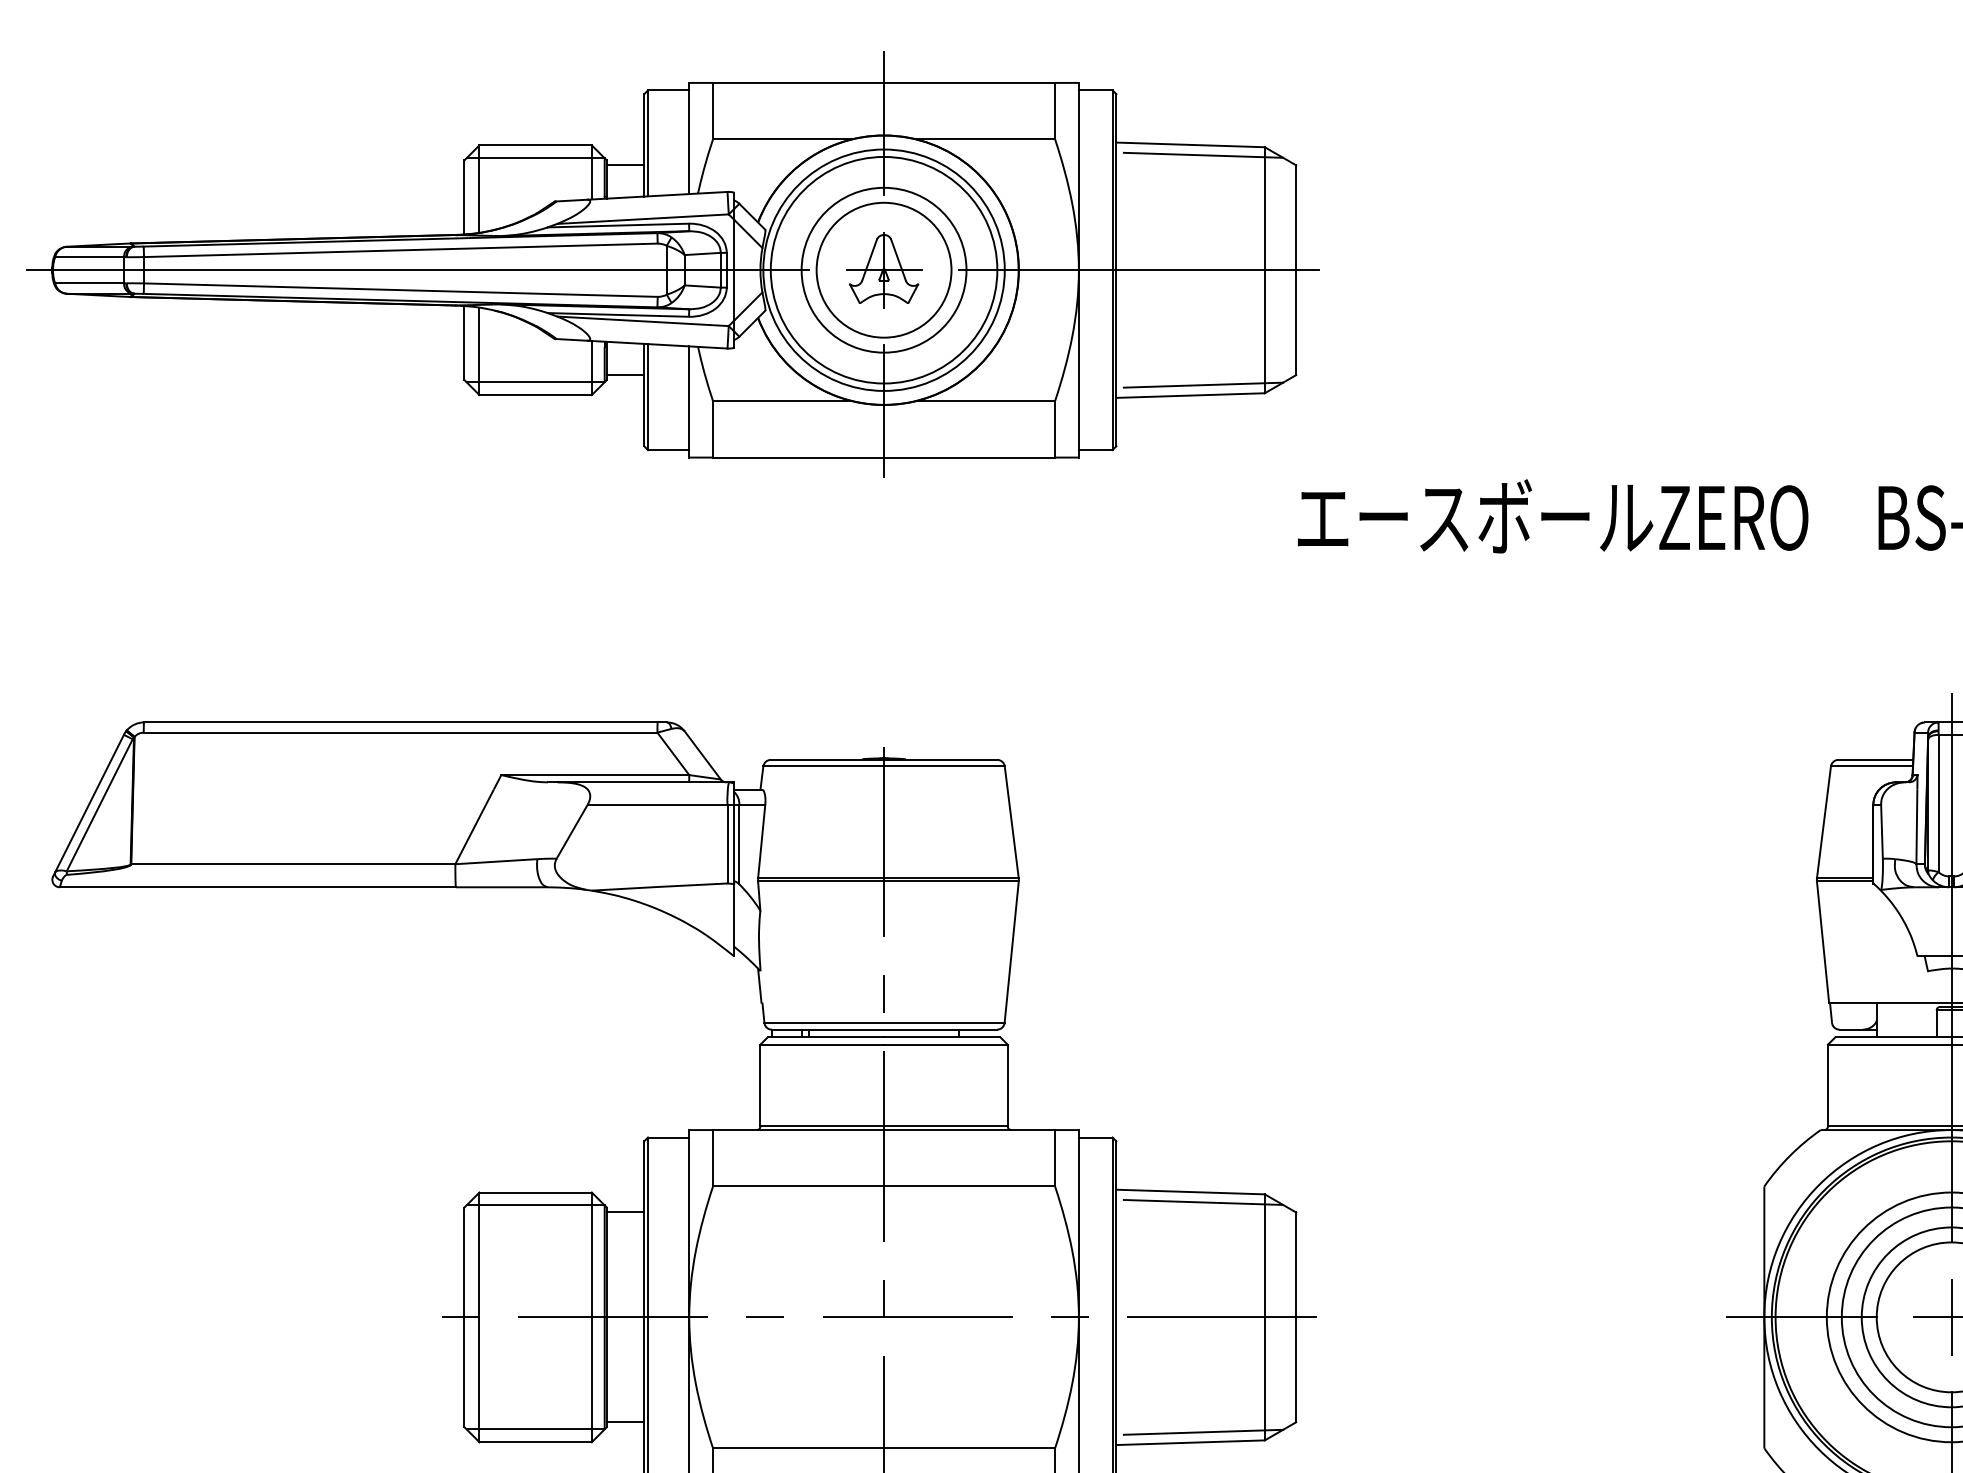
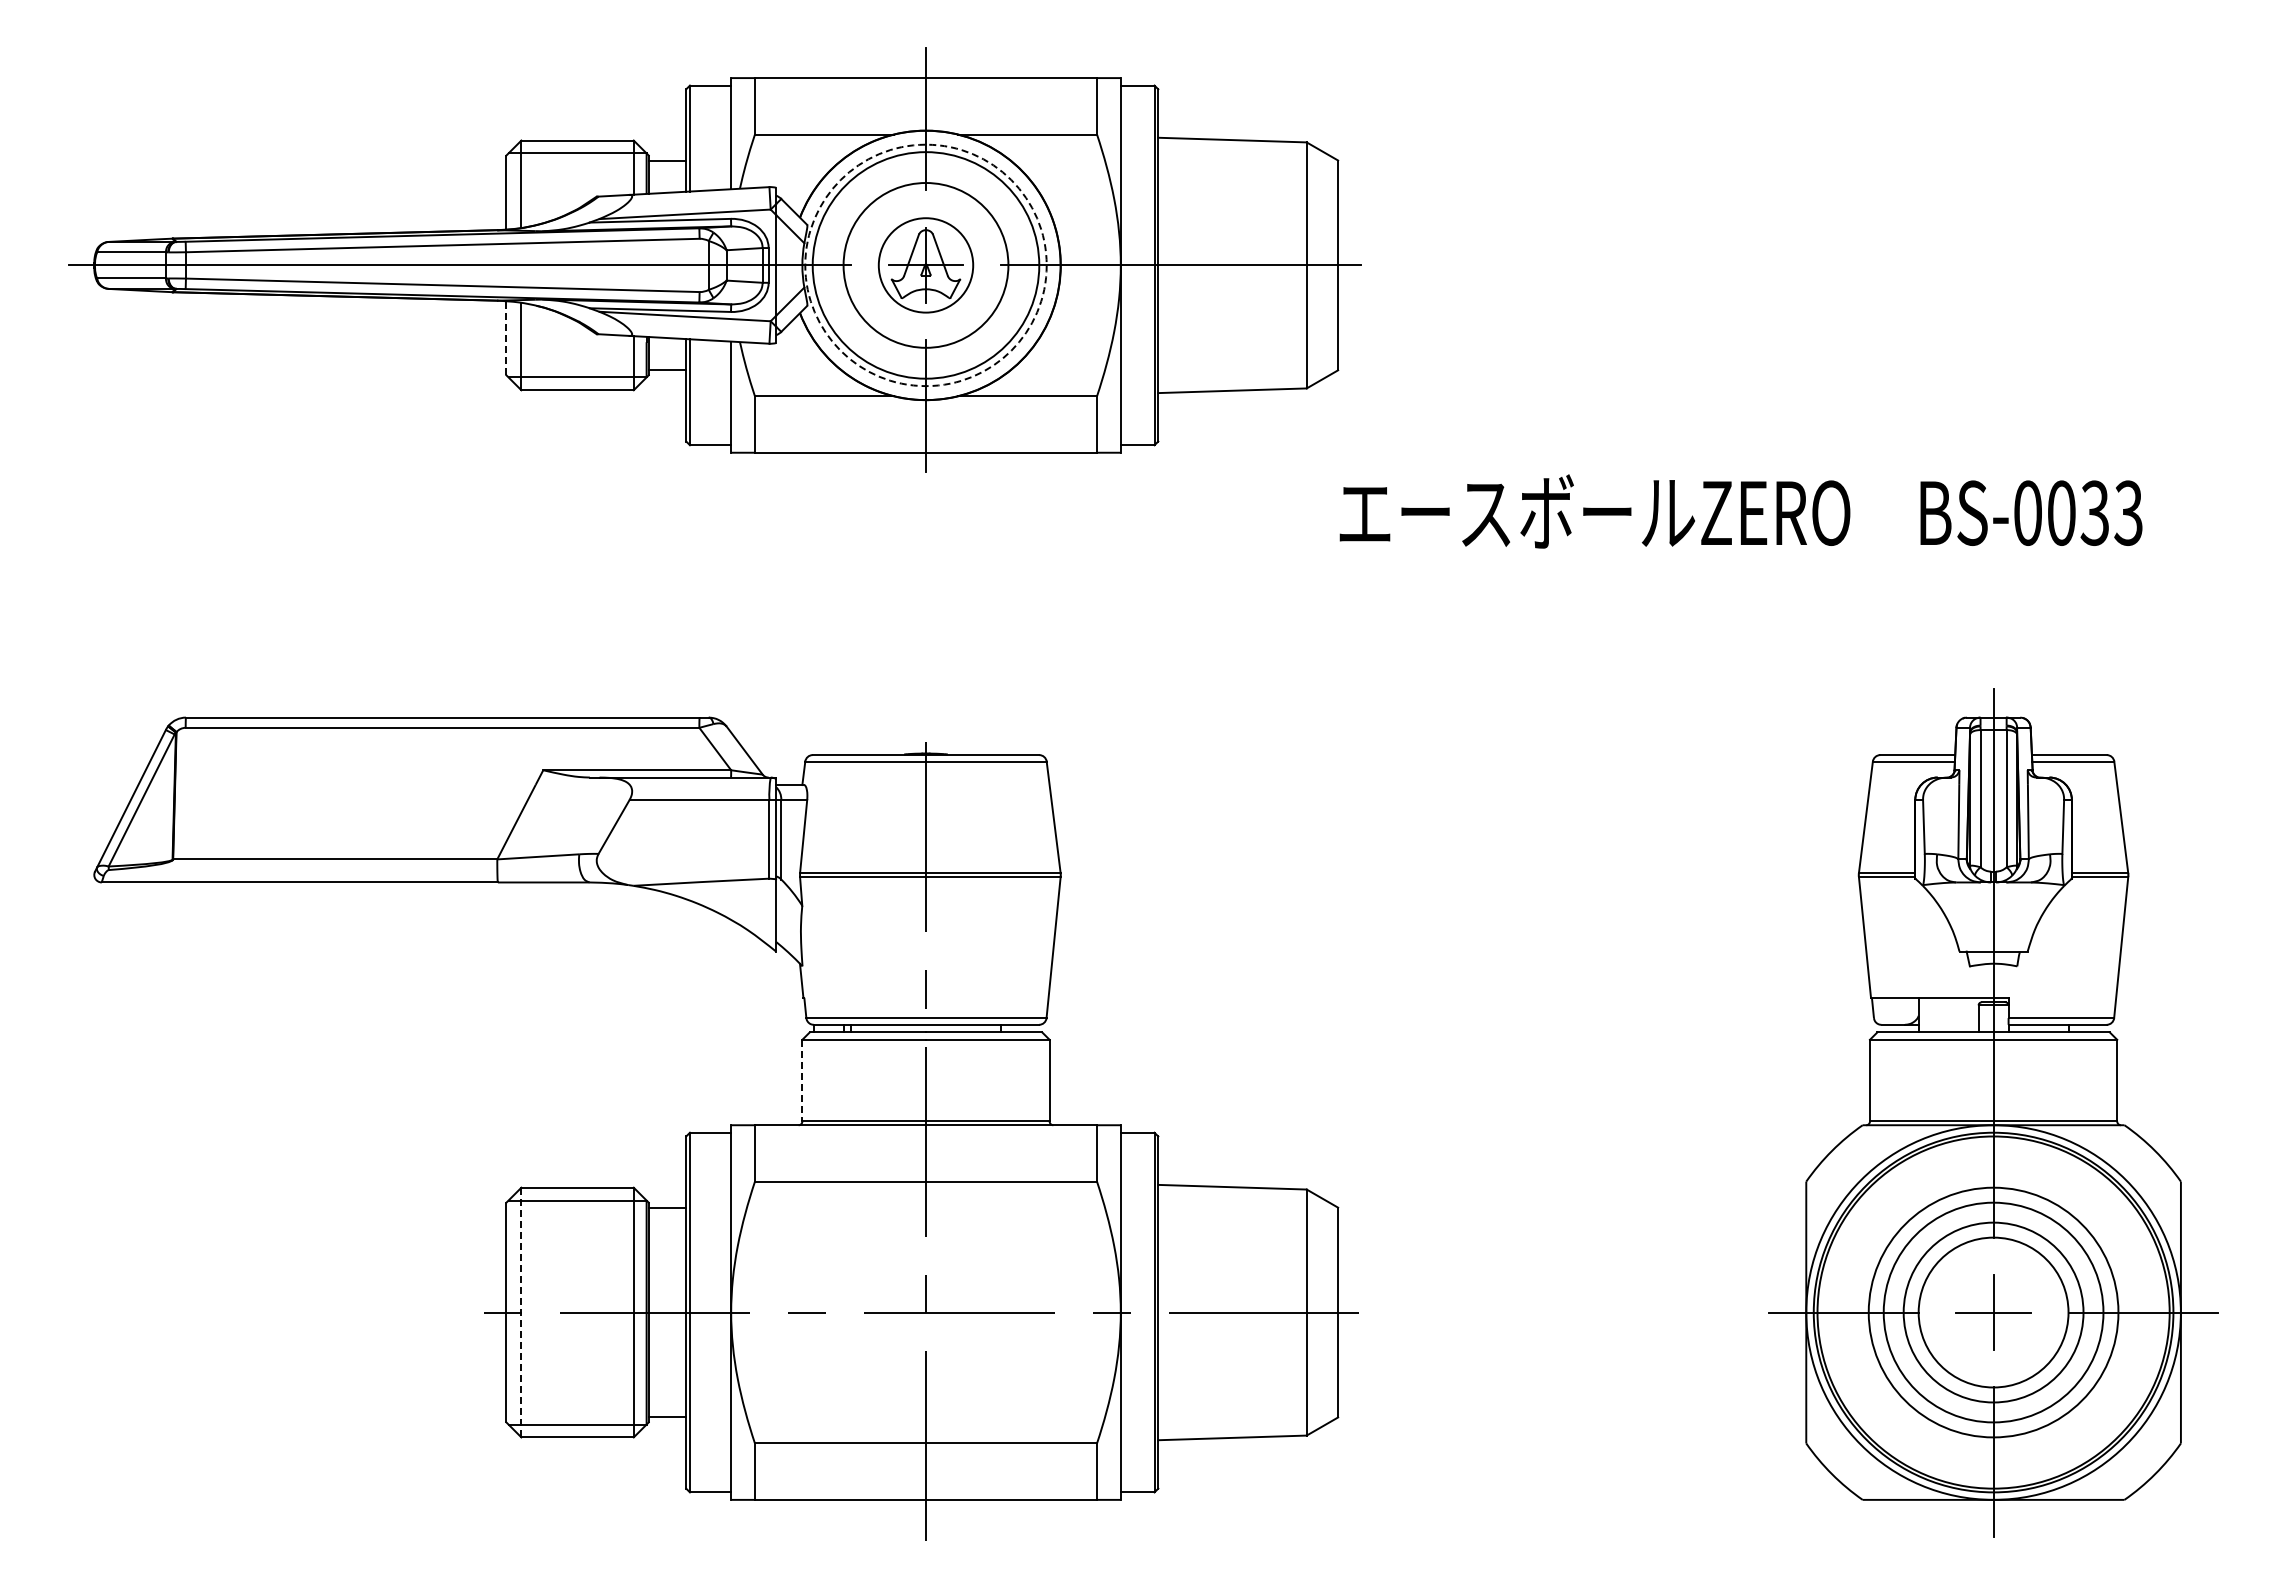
line: (1203, 155) -> (1245, 150), removed
circle: (883, 269) -> (925, 264), size x0.7
circle: (883, 270) -> (925, 265), solid -> dashed
line: (464, 343) -> (506, 338), solid -> dashed
line: (1203, 384) -> (1245, 379), removed
line: (760, 1085) -> (802, 1080), solid -> dashed
line: (1203, 1202) -> (1245, 1197), removed
line: (479, 1317) -> (521, 1312), solid -> dashed
line: (1203, 1432) -> (1245, 1427), removed

